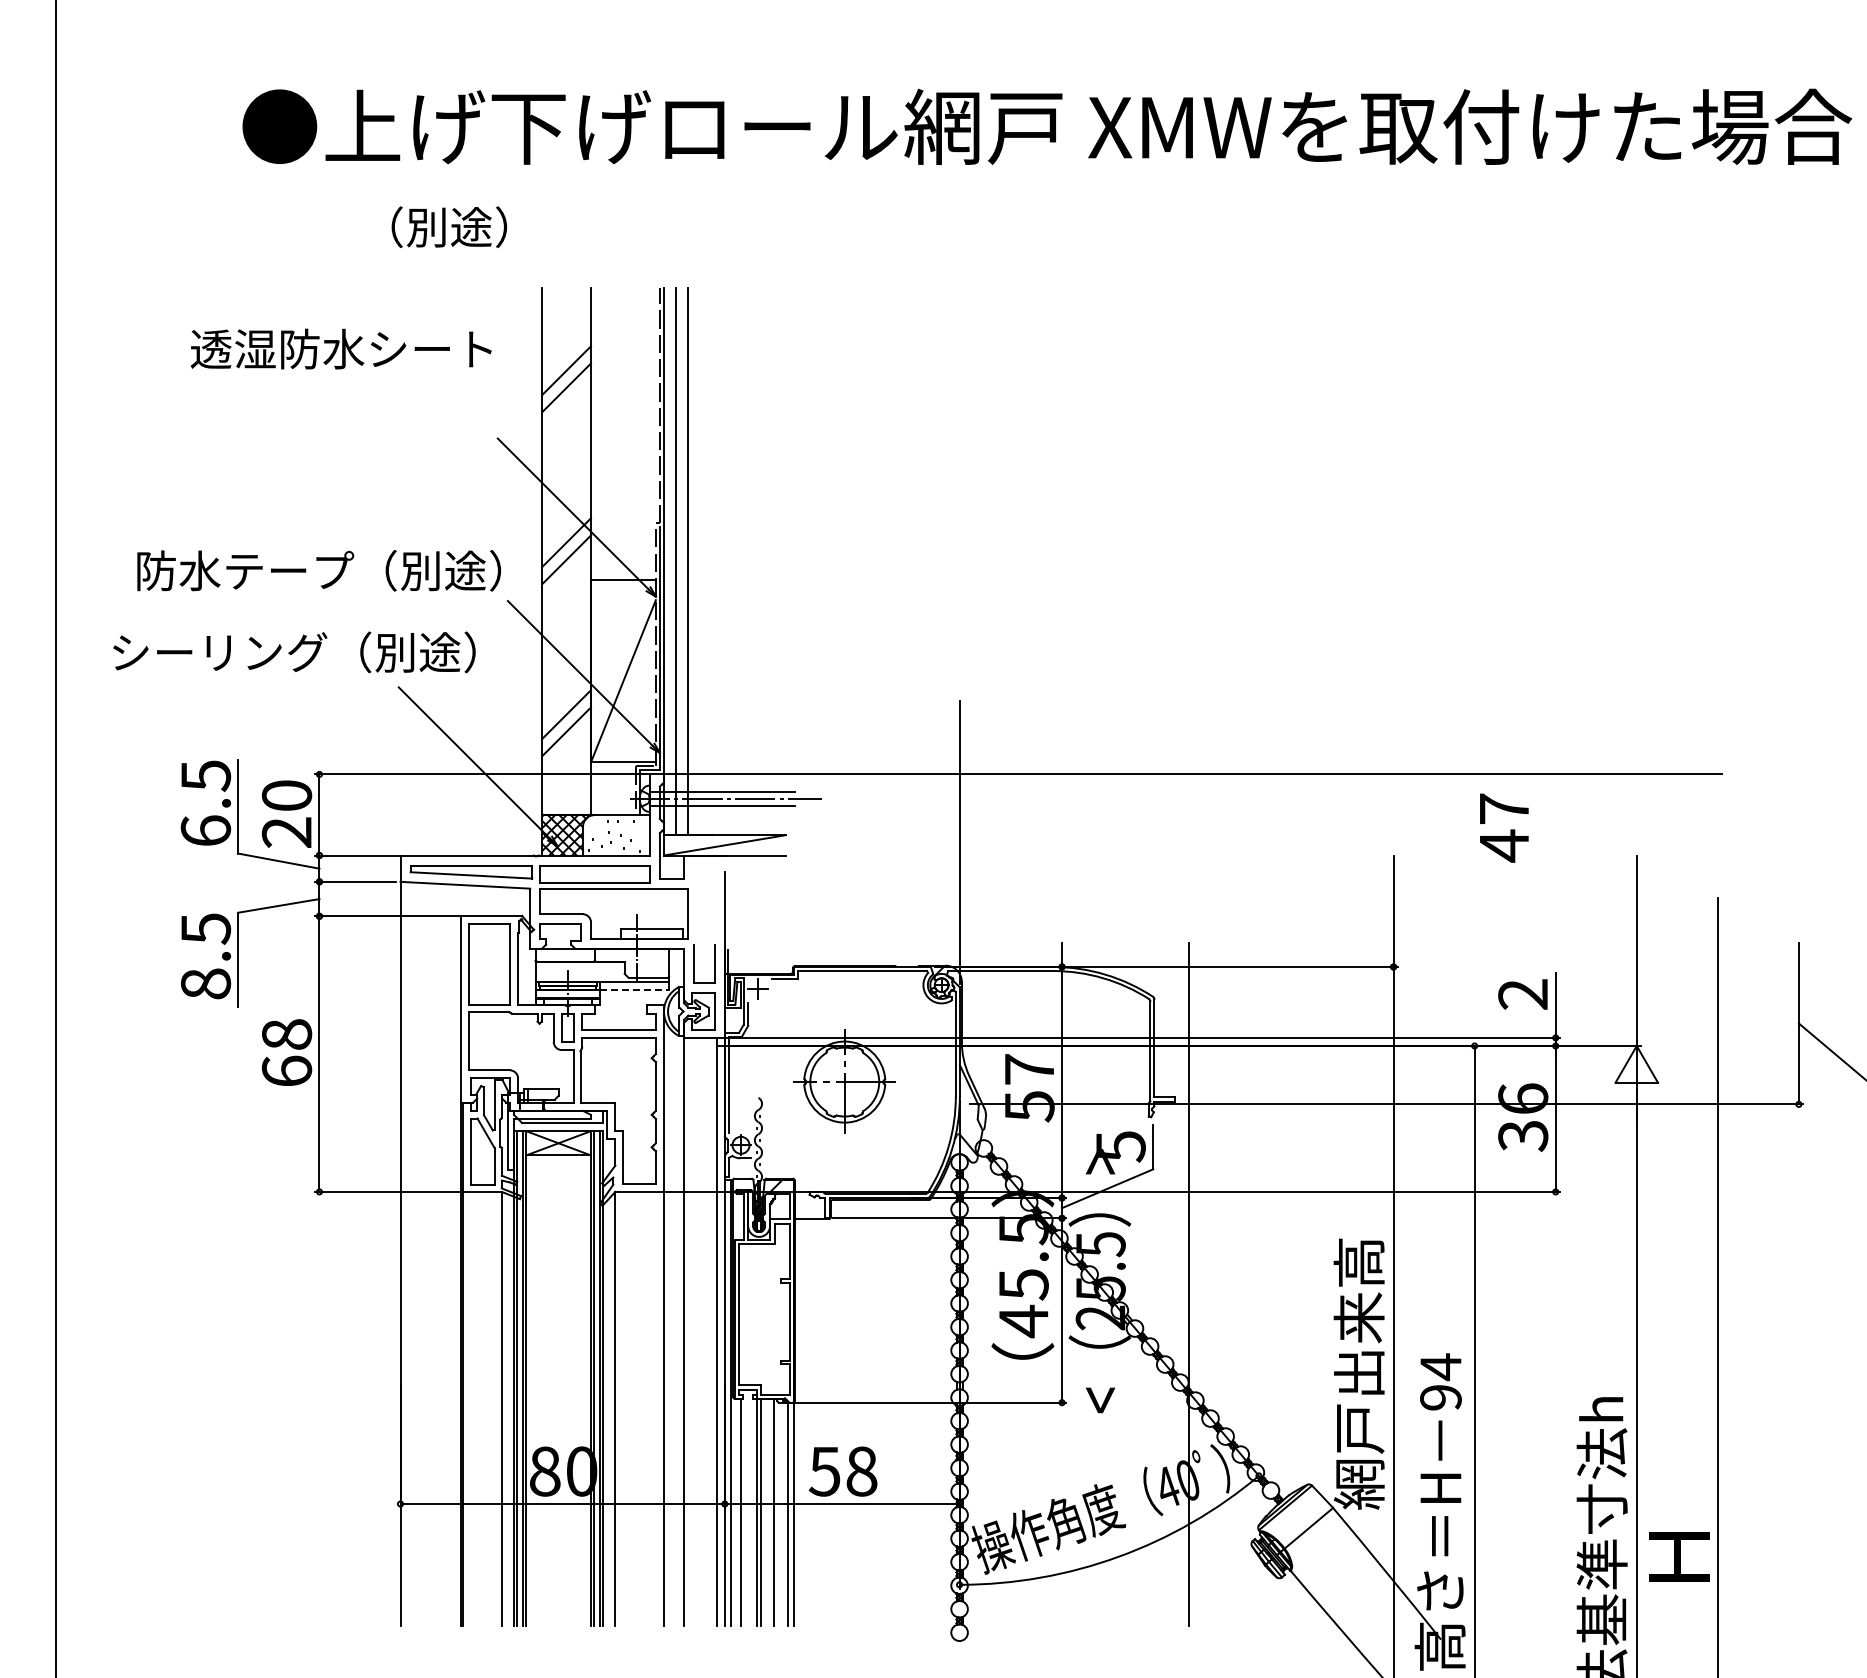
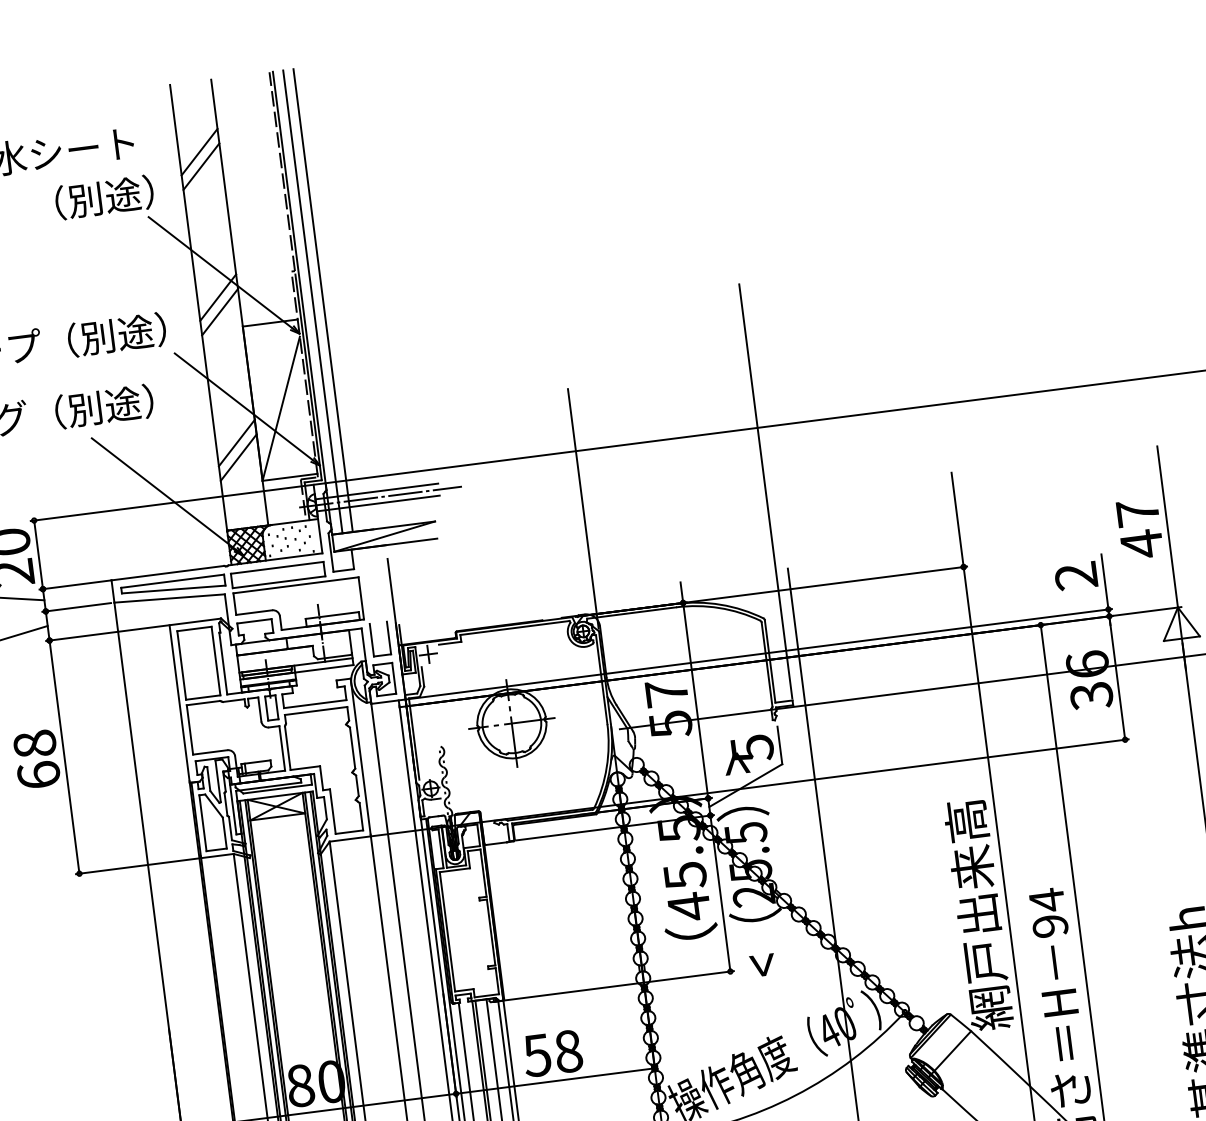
text: (449, 226) -> (104, 196), moved
text: (1504, 827) -> (1140, 528), moved
line: (1174, 848) -> (765, 490), added
line: (635, 990) -> (324, 669), dashed -> solid

